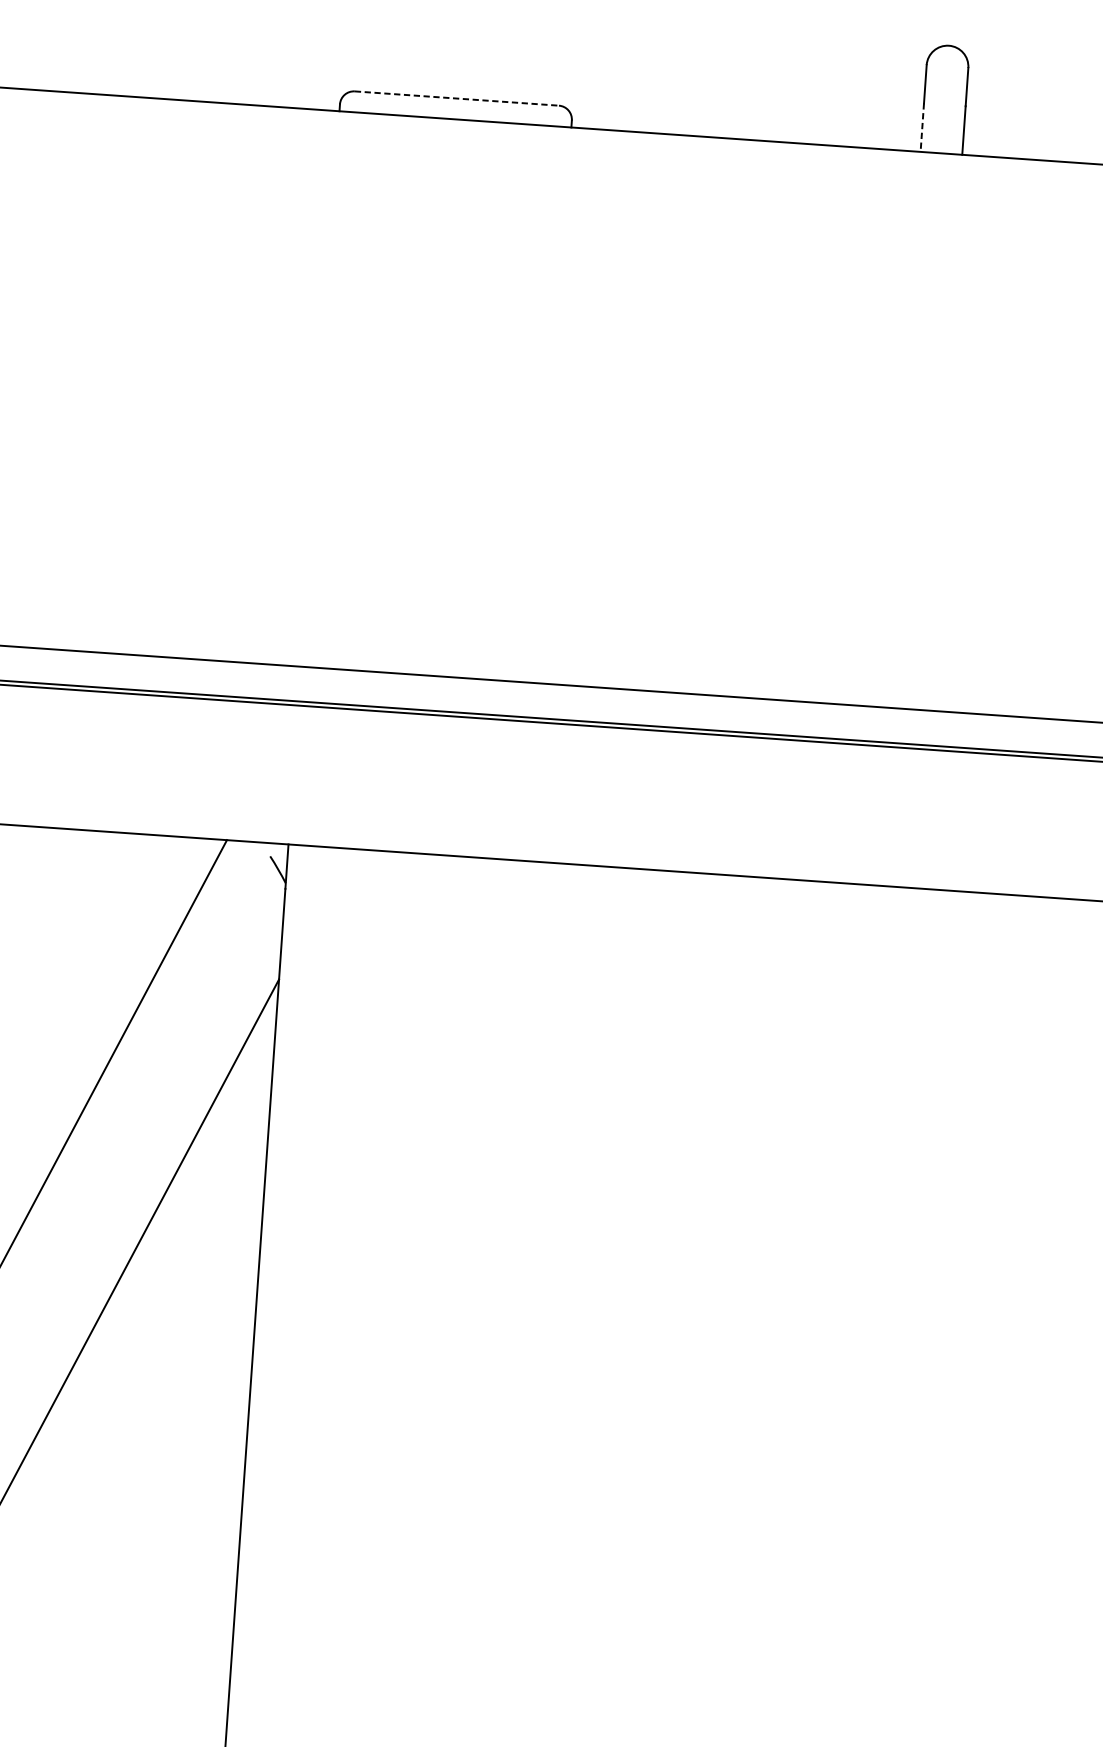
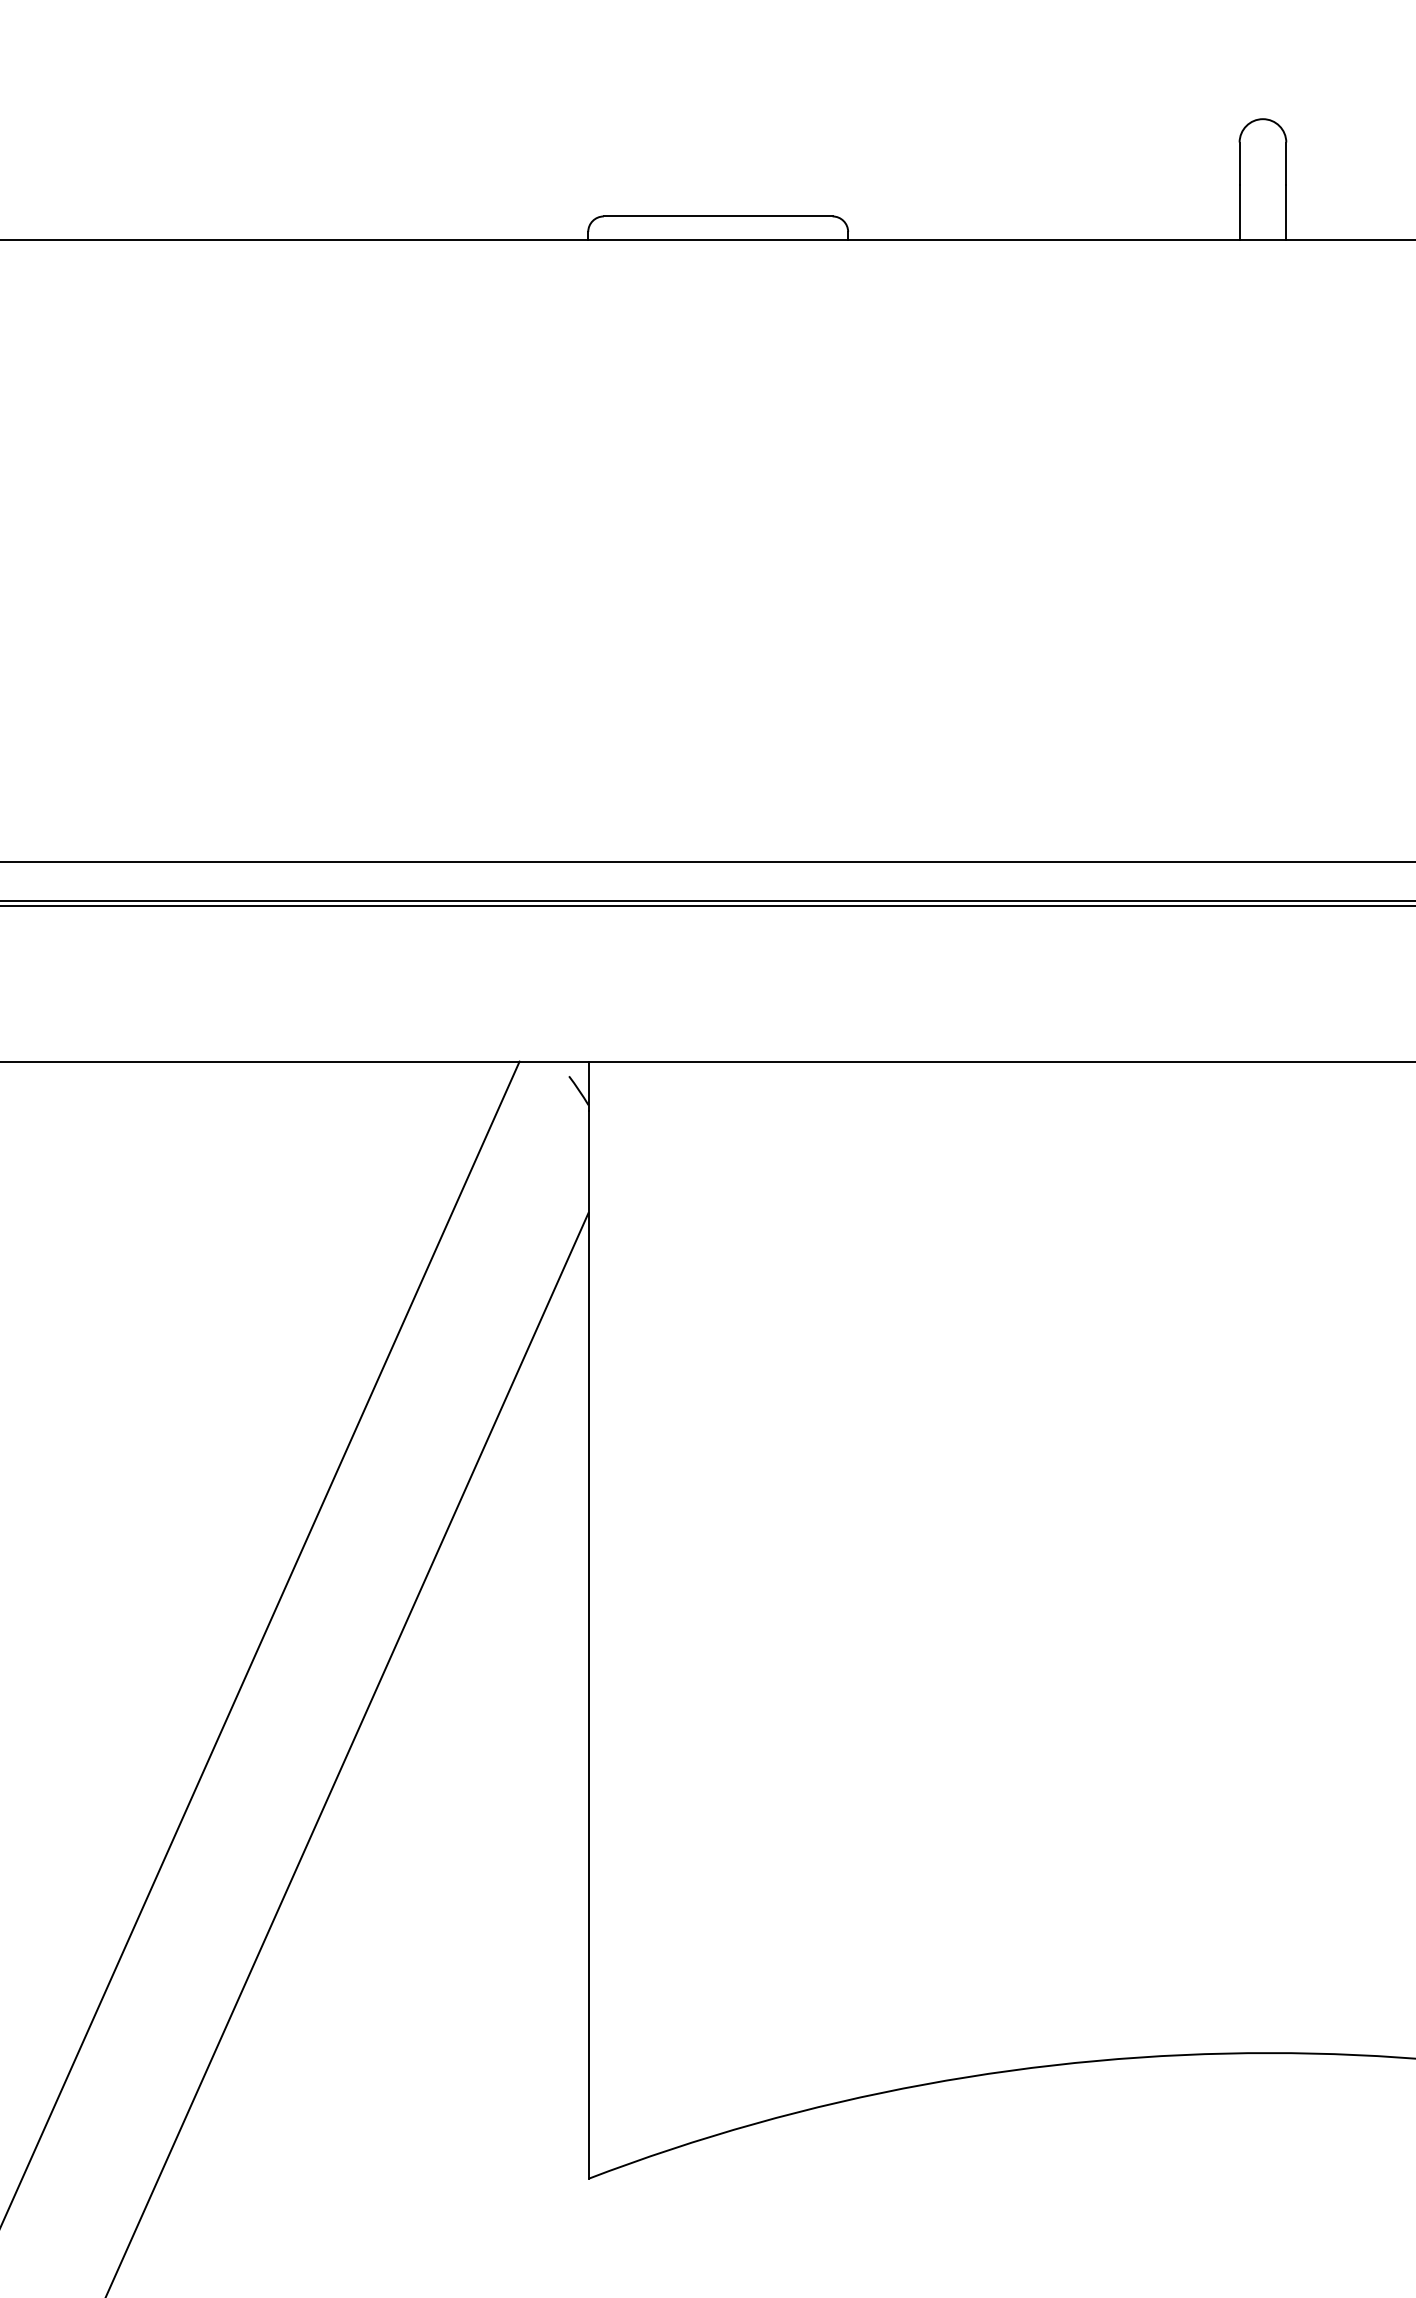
line: (457, 98) -> (718, 216), dashed -> solid
line: (922, 128) -> (1239, 213), dashed -> solid

